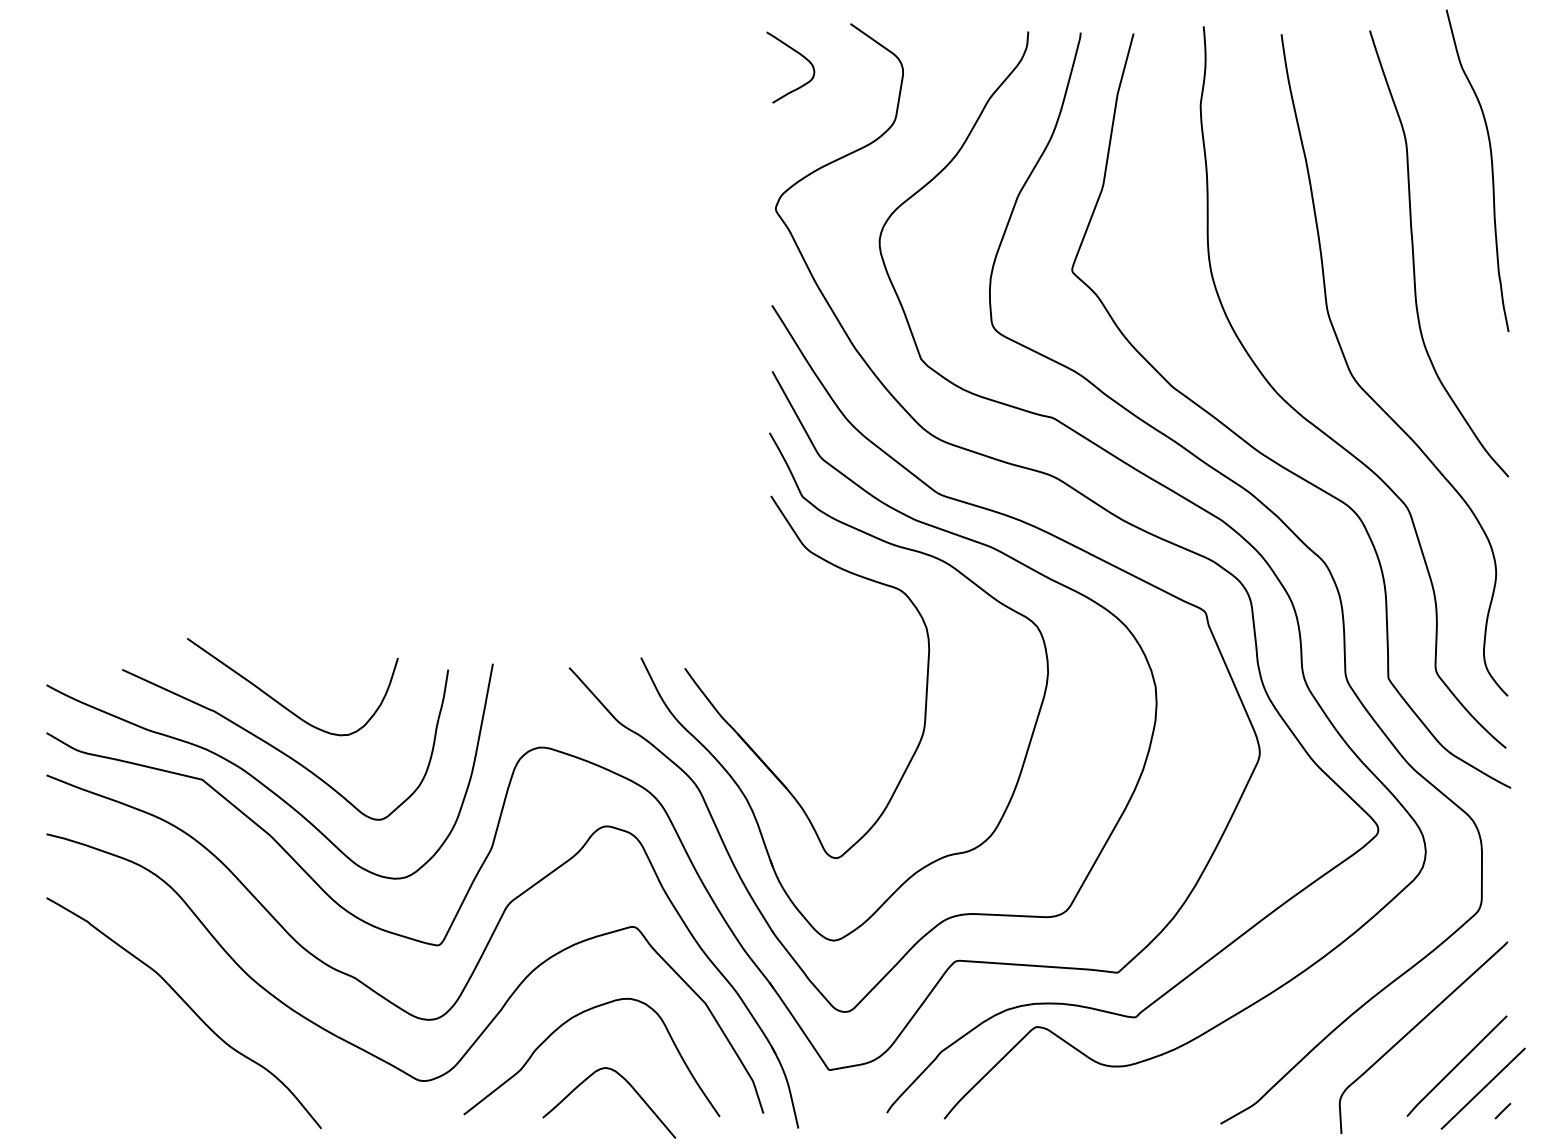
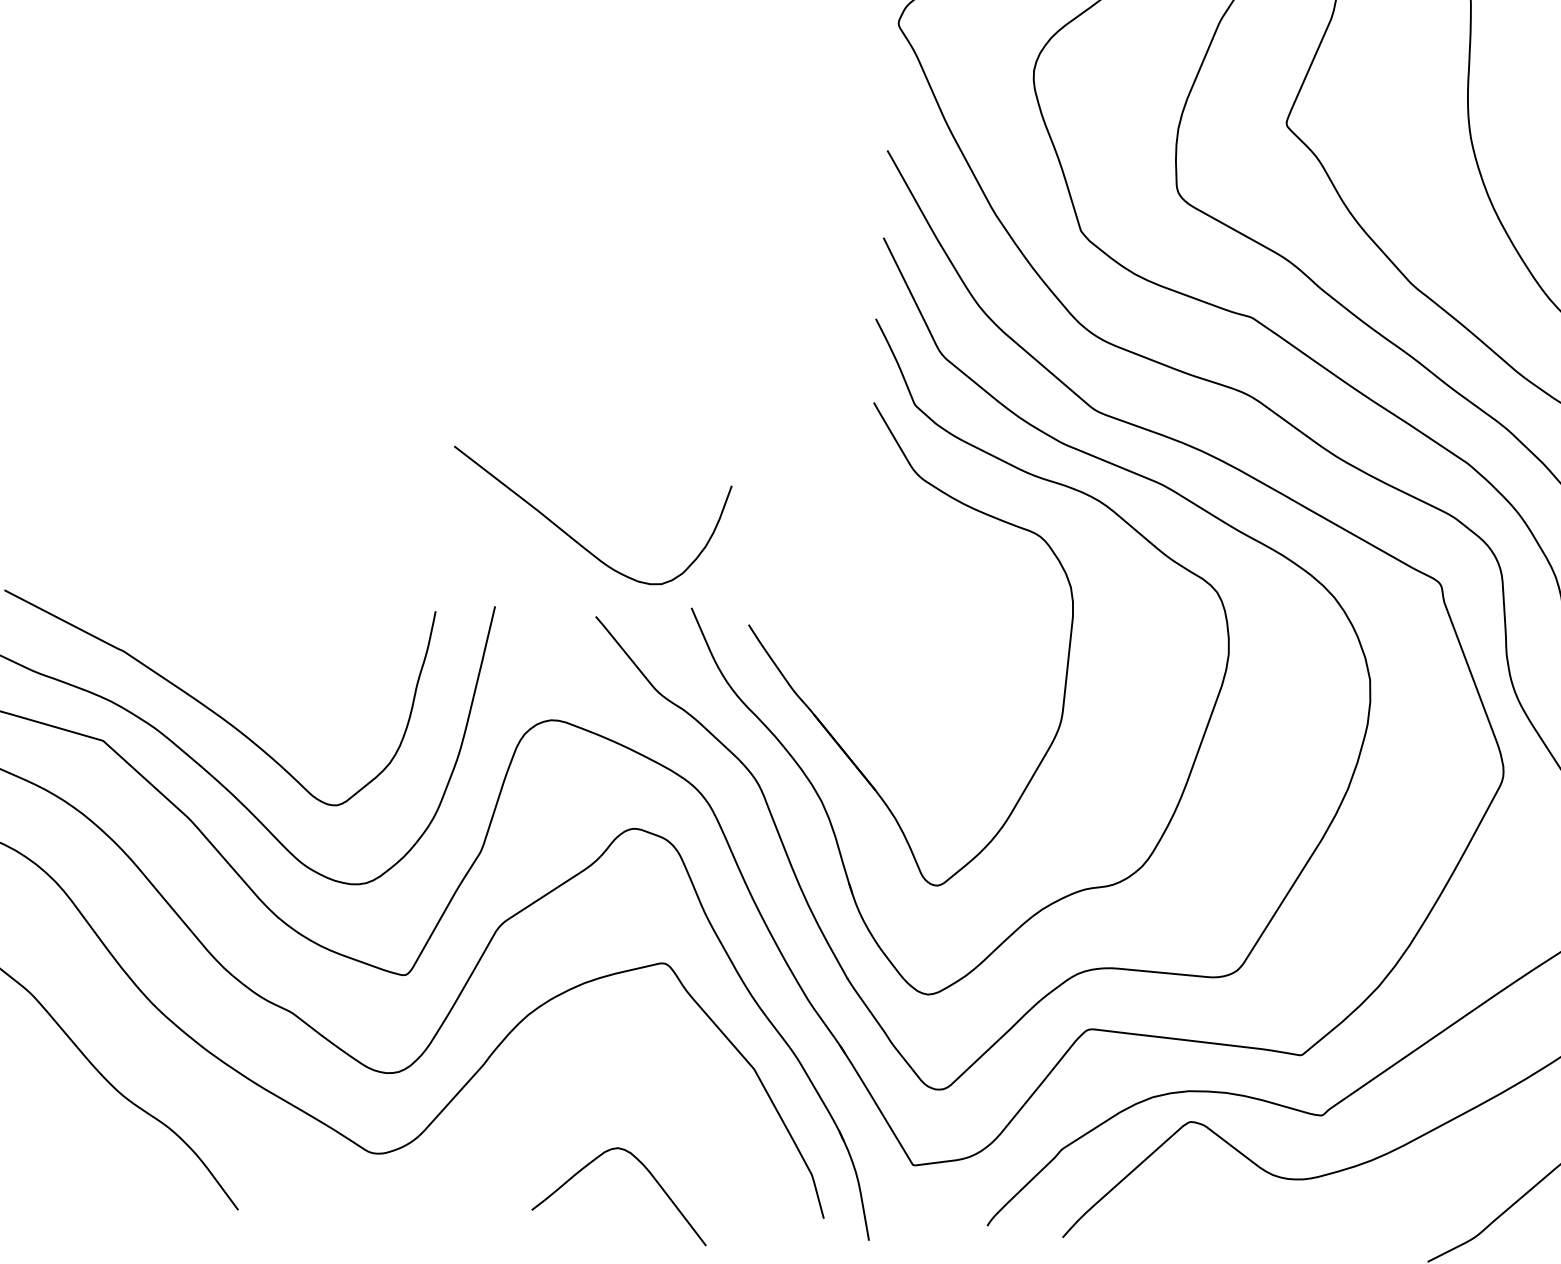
curve: (281, 703) -> (574, 538), moved
curve: (567, 1022) -> (570, 1085), removed

